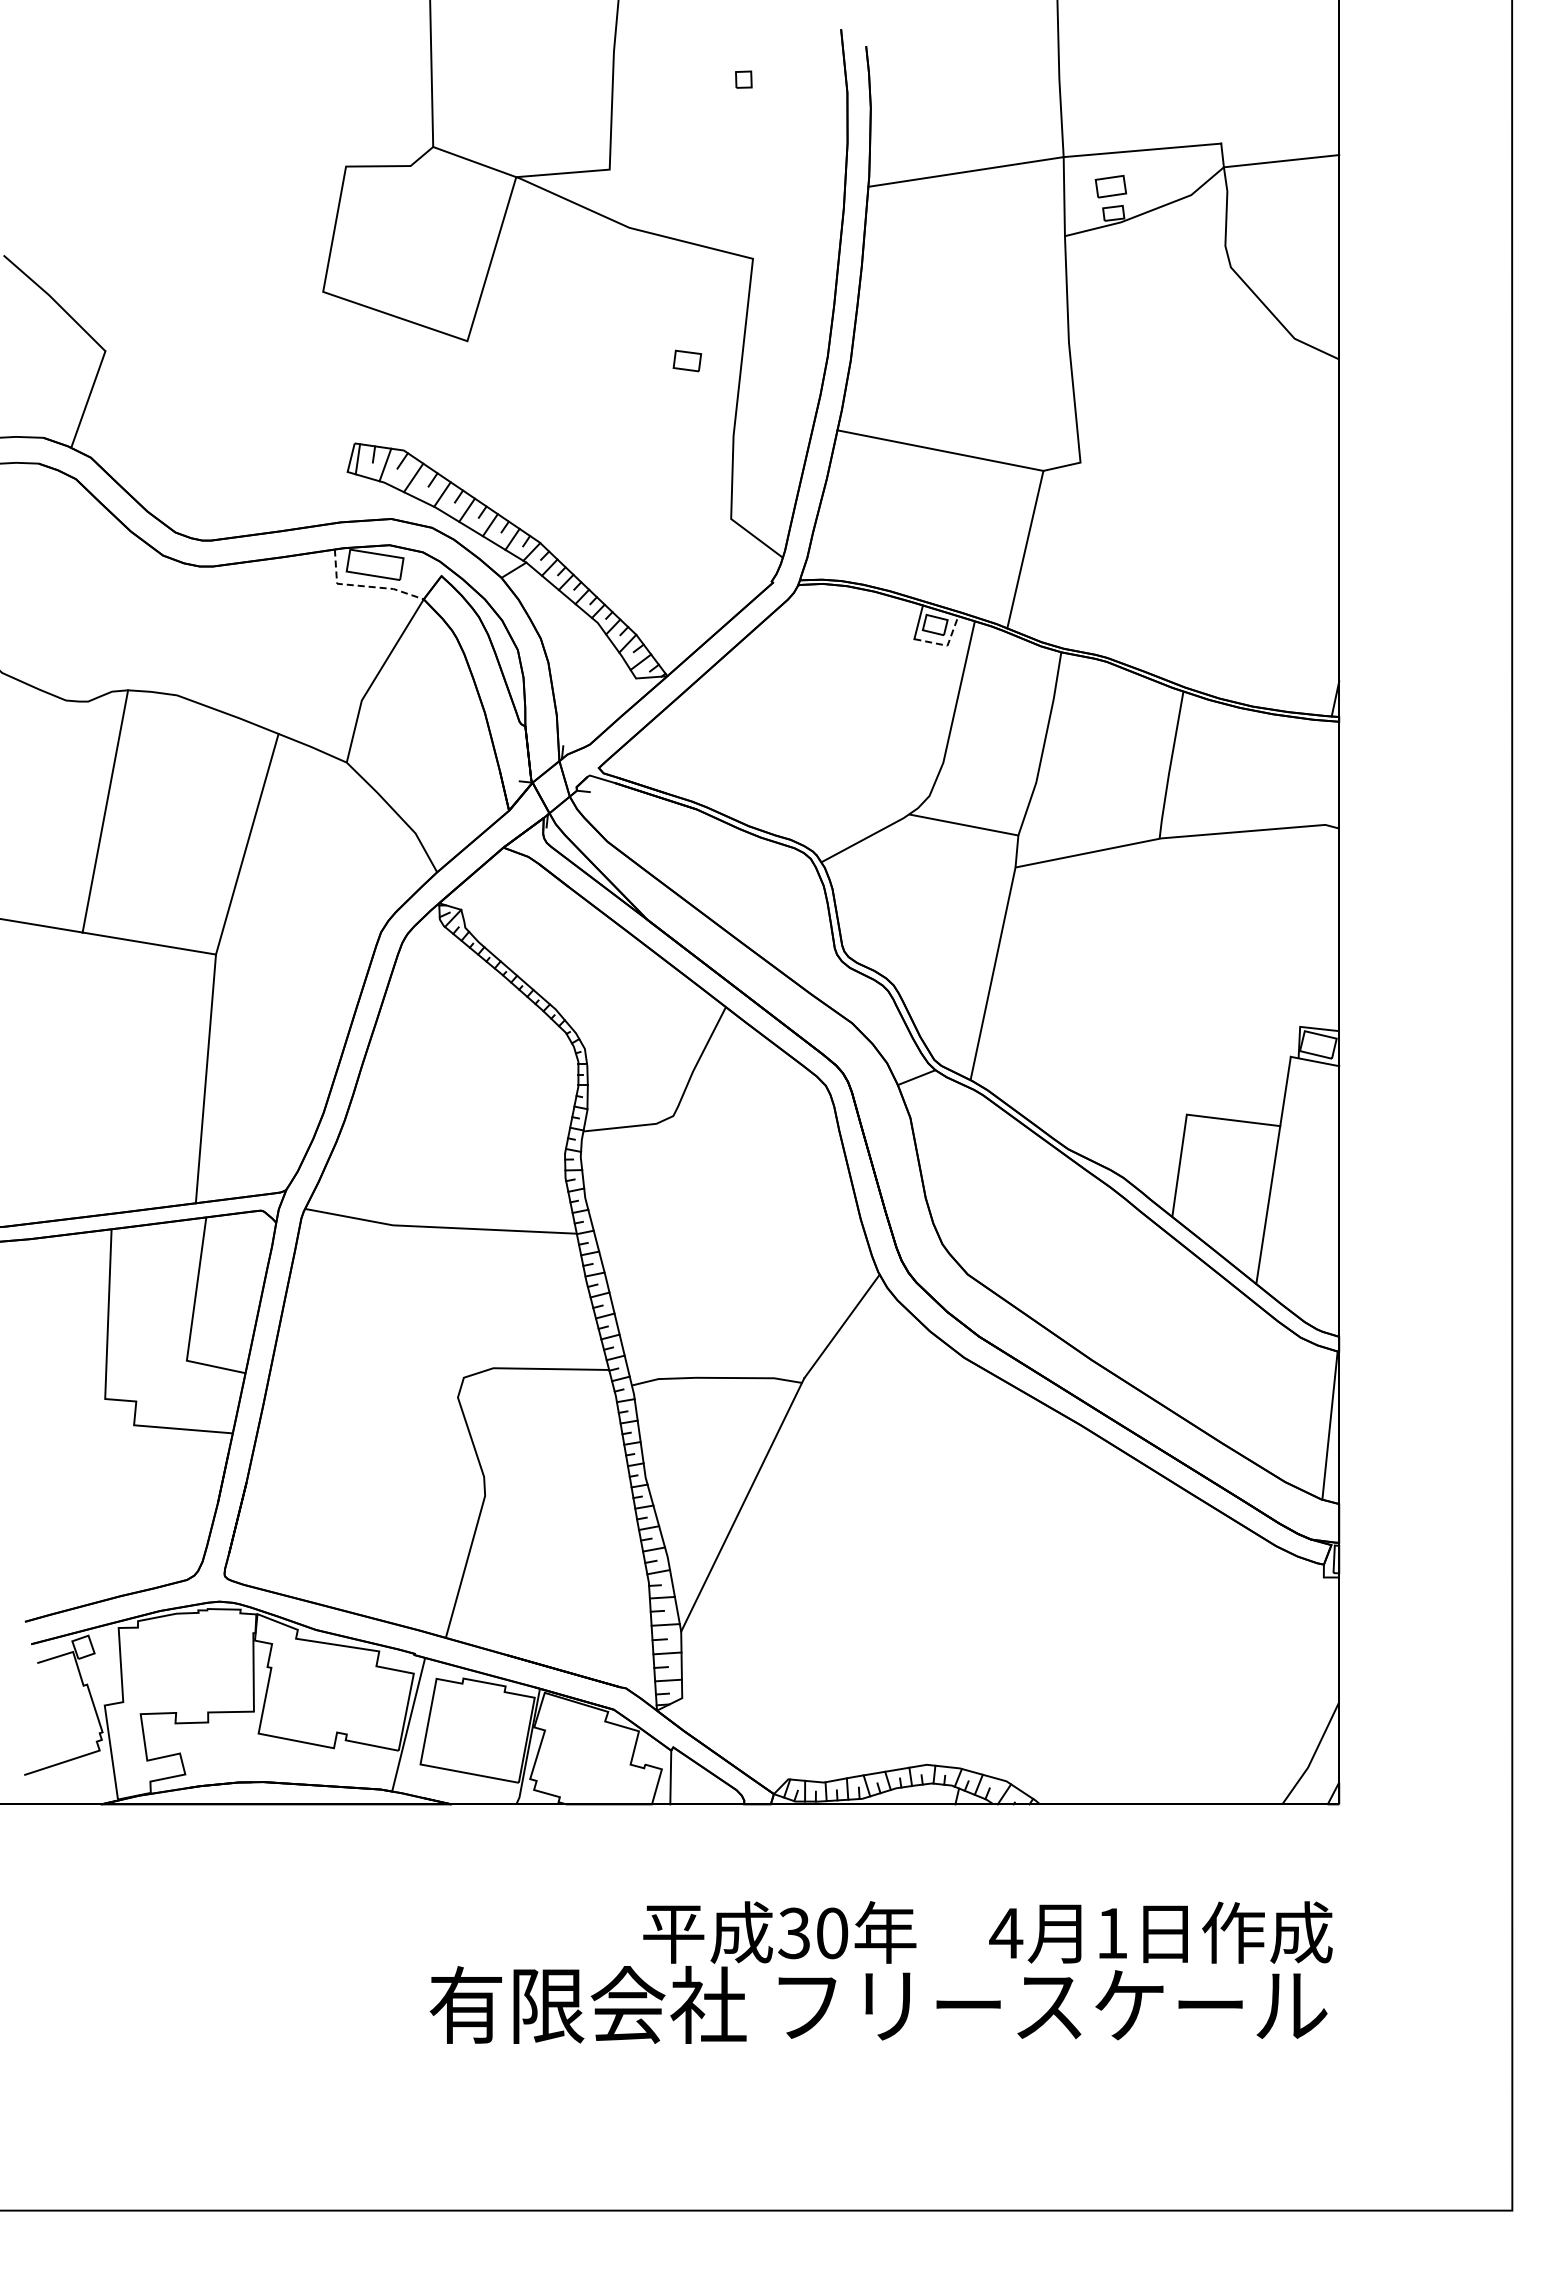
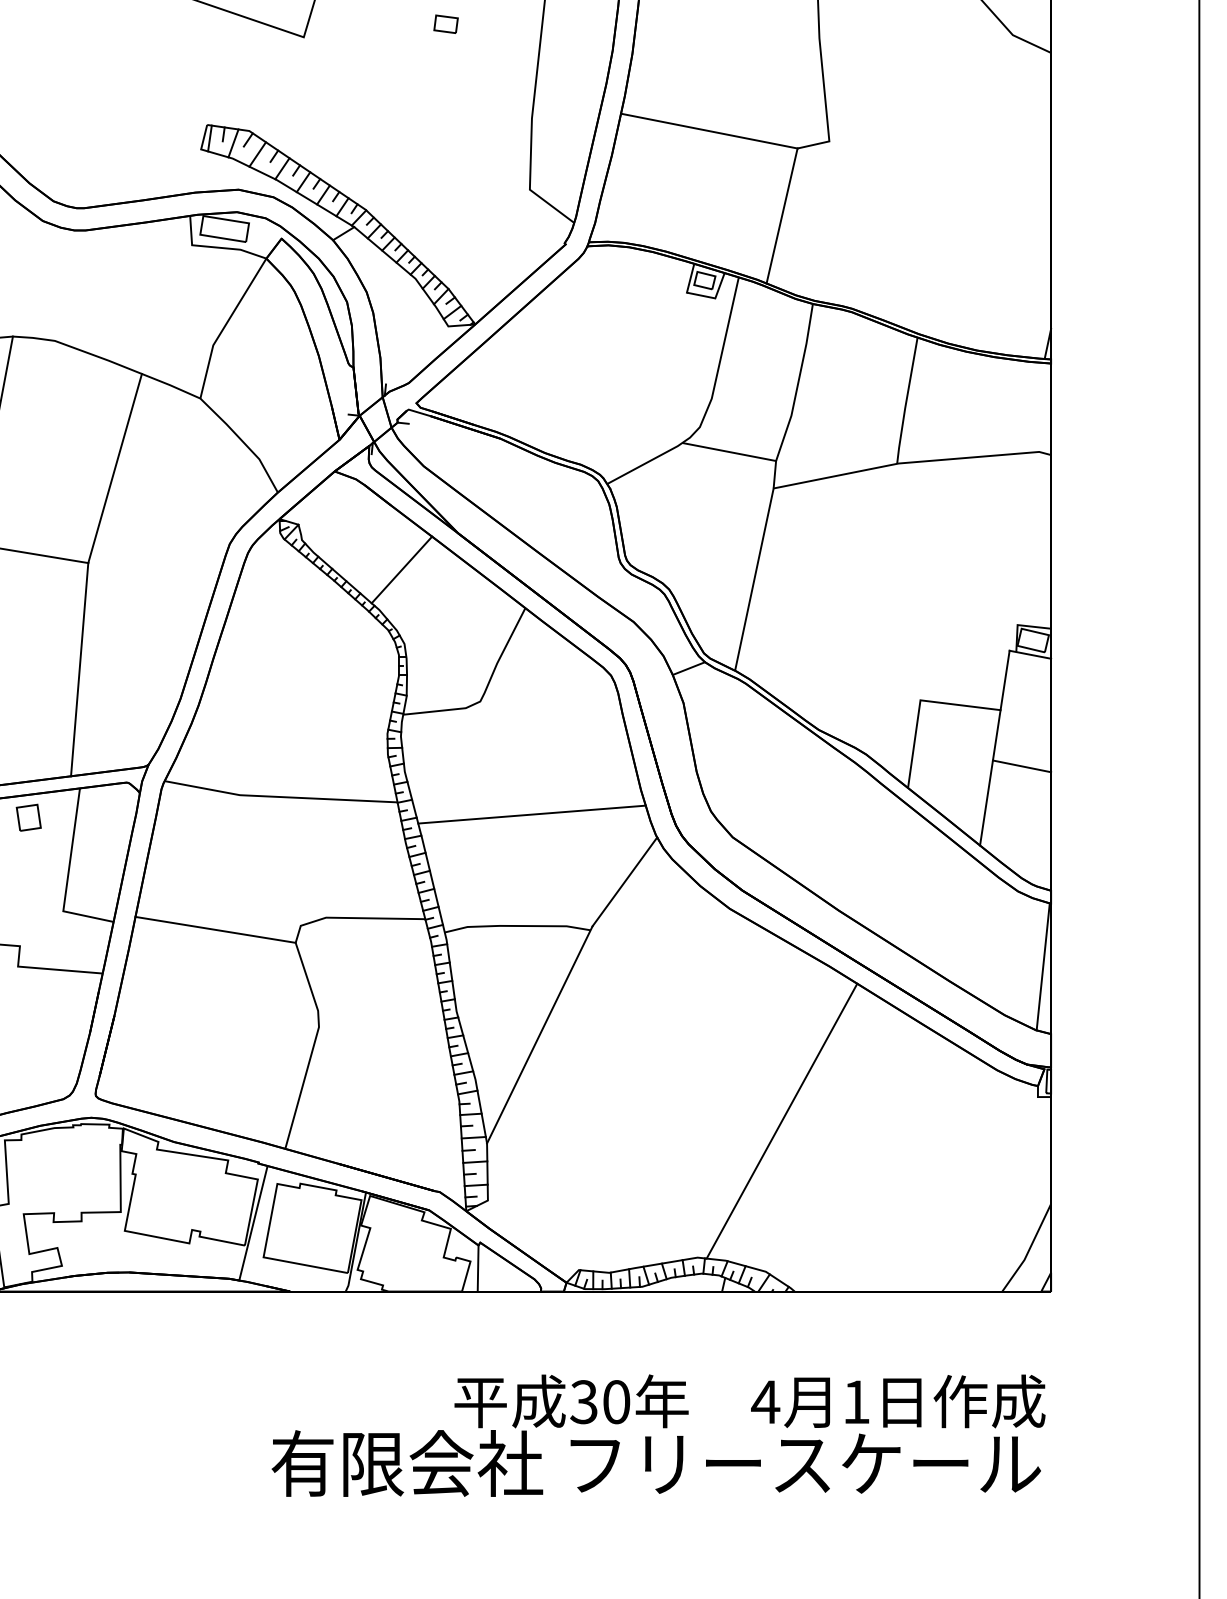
part: (687, 360) -> (446, 23), moved
line: (363, 586) -> (214, 247), dashed -> solid
line: (947, 645) -> (715, 298), dashed -> solid
line: (581, 962) -> (401, 569), added
line: (1305, 1191) -> (1022, 766), added
line: (733, 1247) -> (531, 814), added
part: (146, 1251) -> (28, 817), added
line: (364, 1382) -> (215, 929), added
line: (1025, 1605) -> (782, 1121), added

